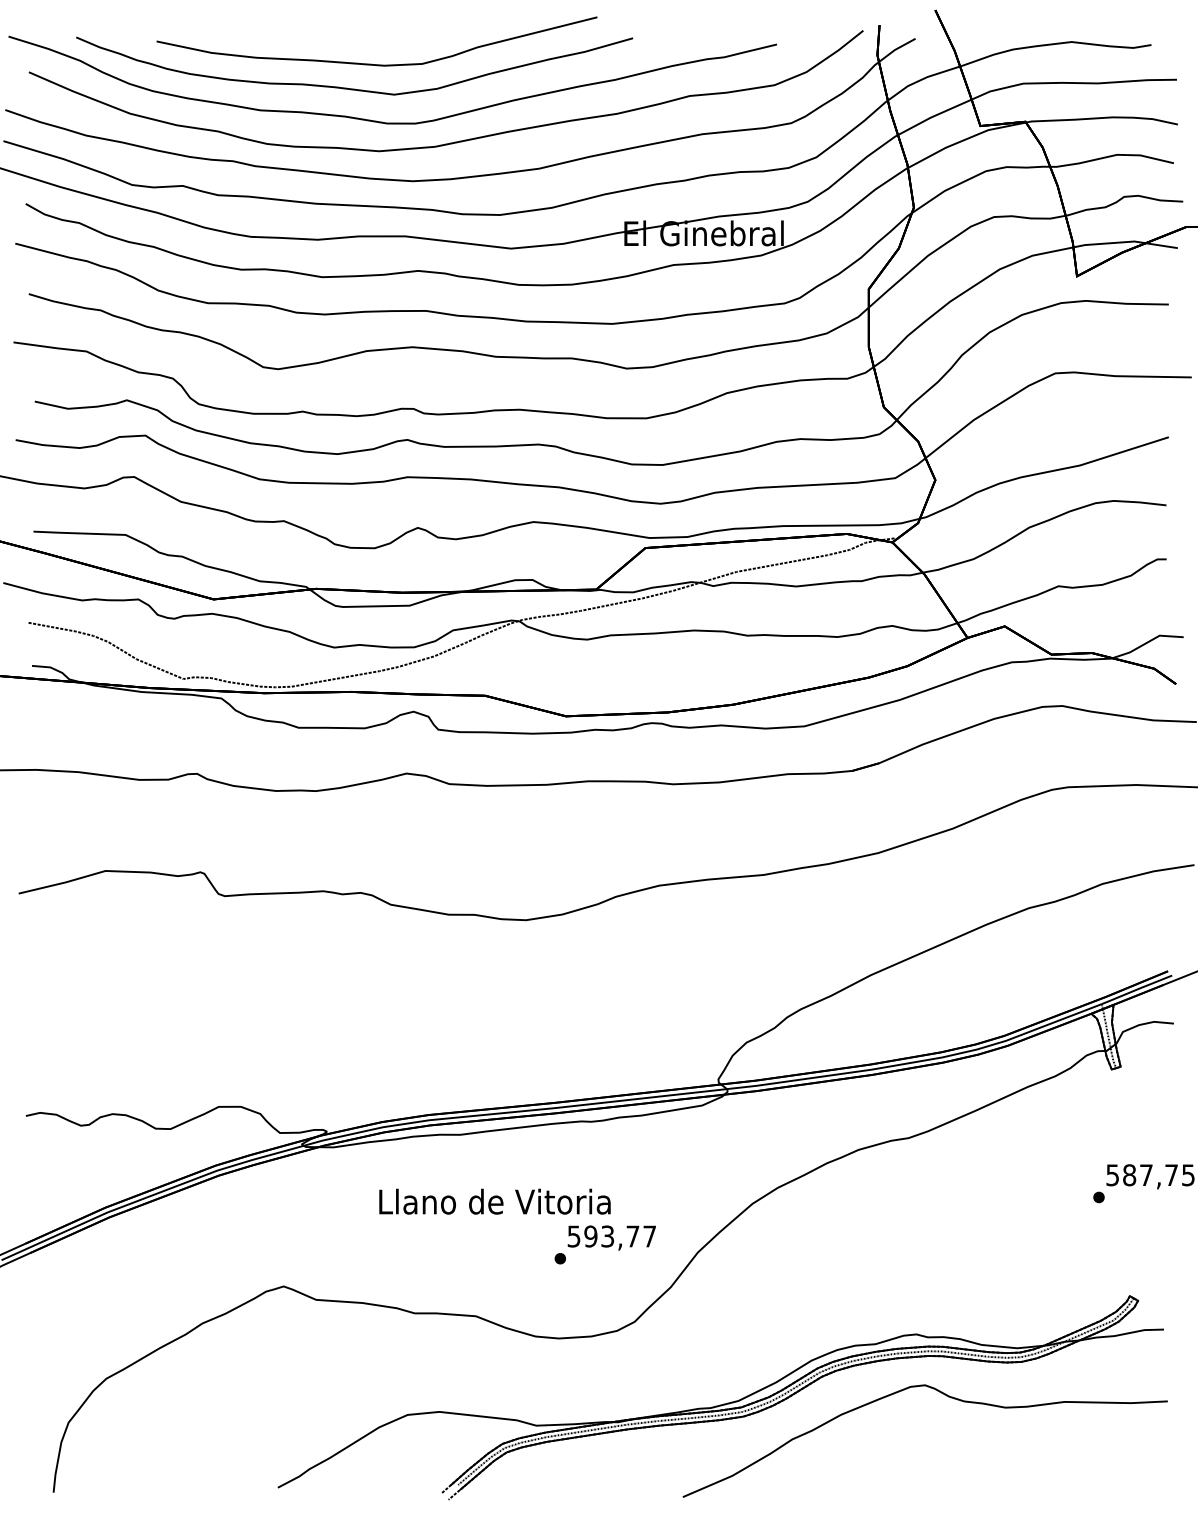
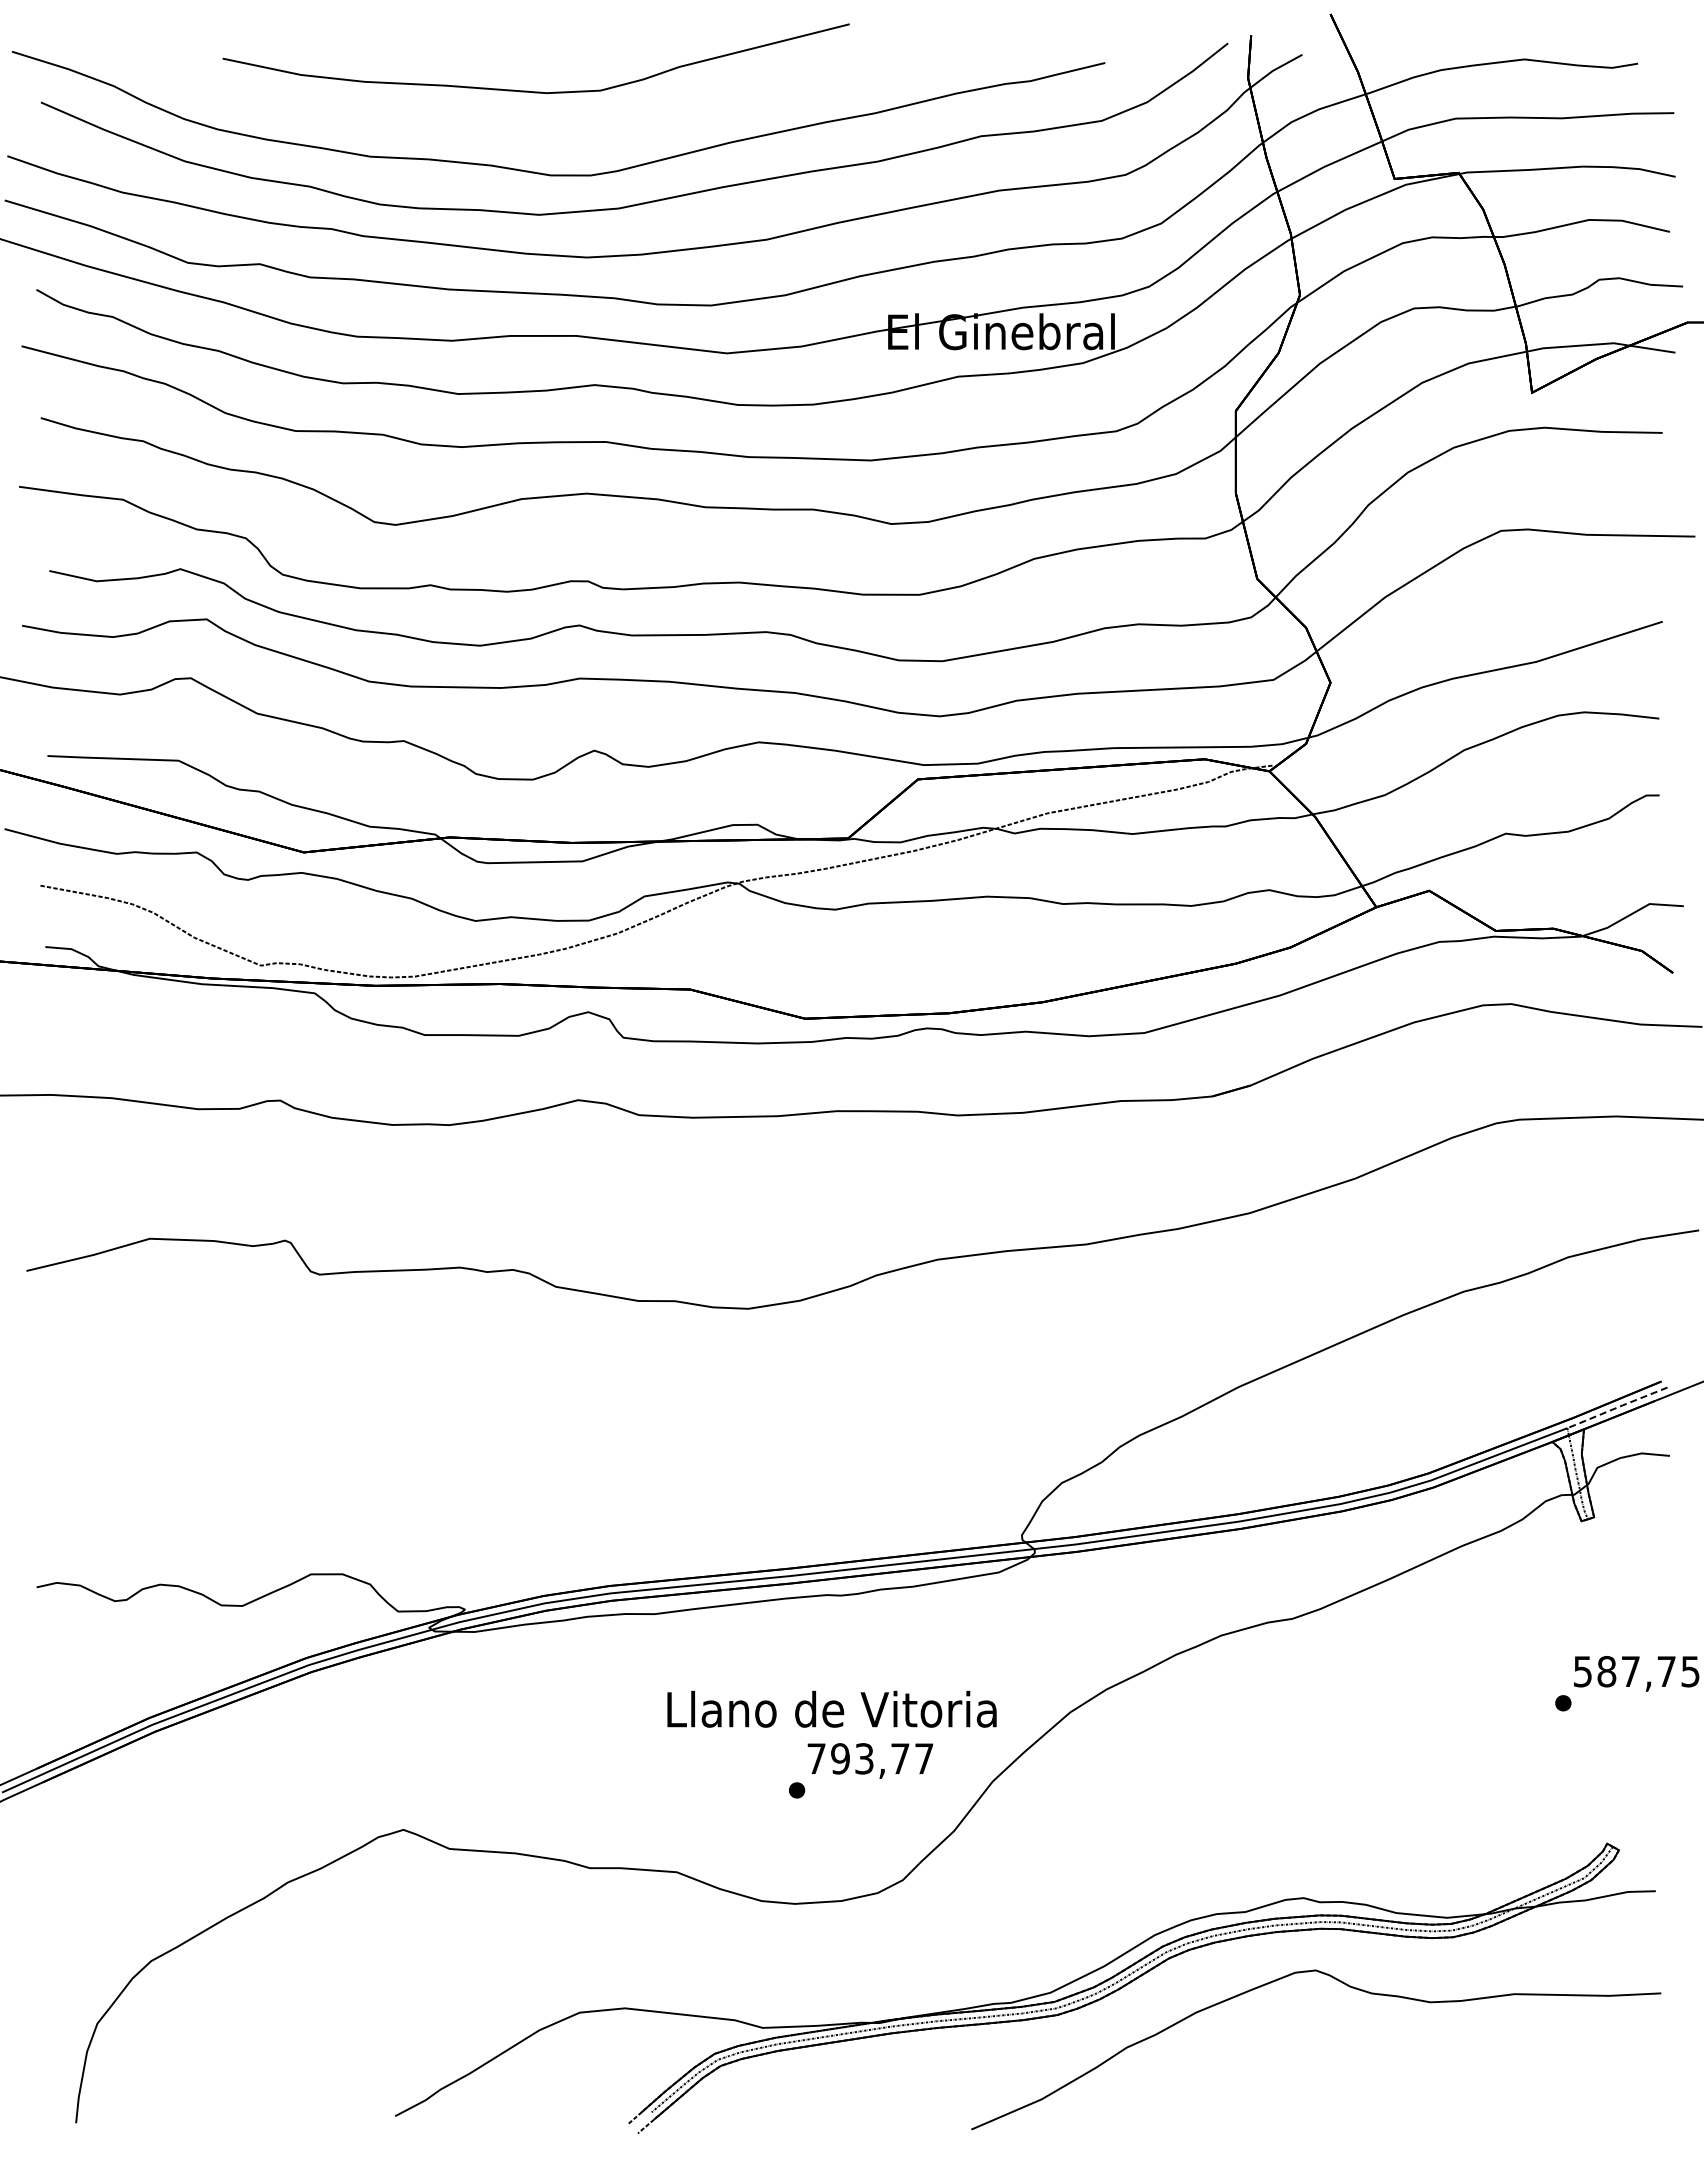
curve: (351, 88) -> (500, 125), removed
line: (1137, 989) -> (1617, 1407), solid -> dashed
text: (494, 1201) -> (831, 1708), moved
text: (574, 1236) -> (816, 1758), 593,77 -> 793,77

